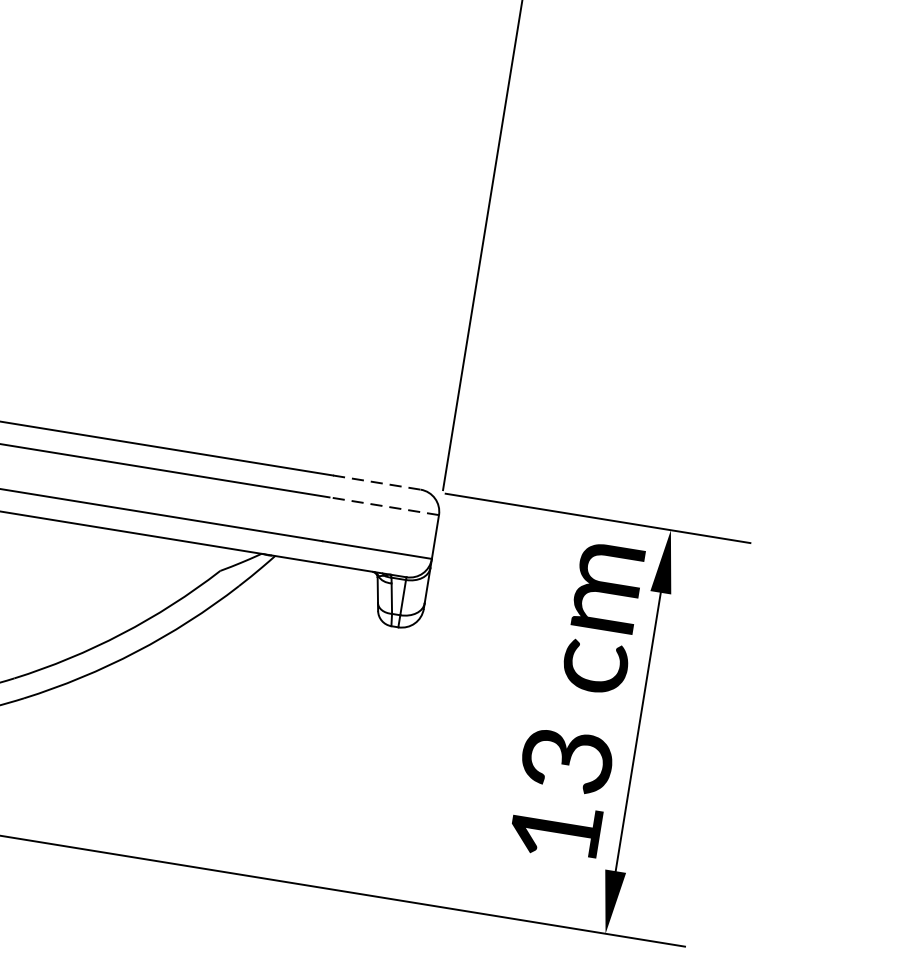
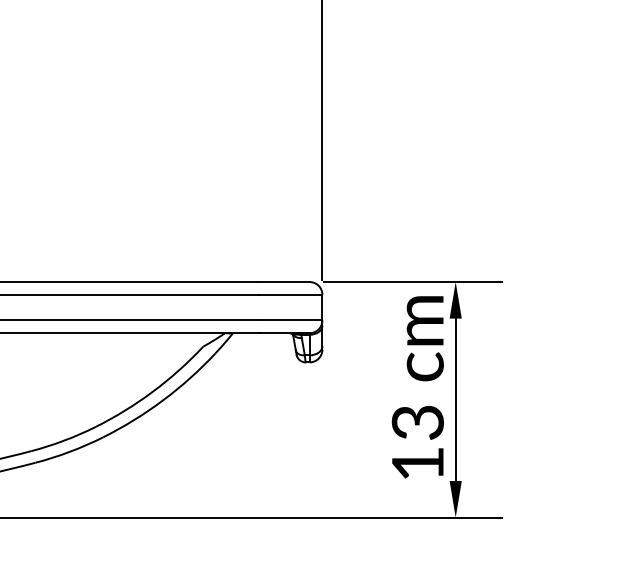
line: (377, 483) -> (284, 282), dashed -> solid
line: (384, 505) -> (290, 294), dashed -> solid

